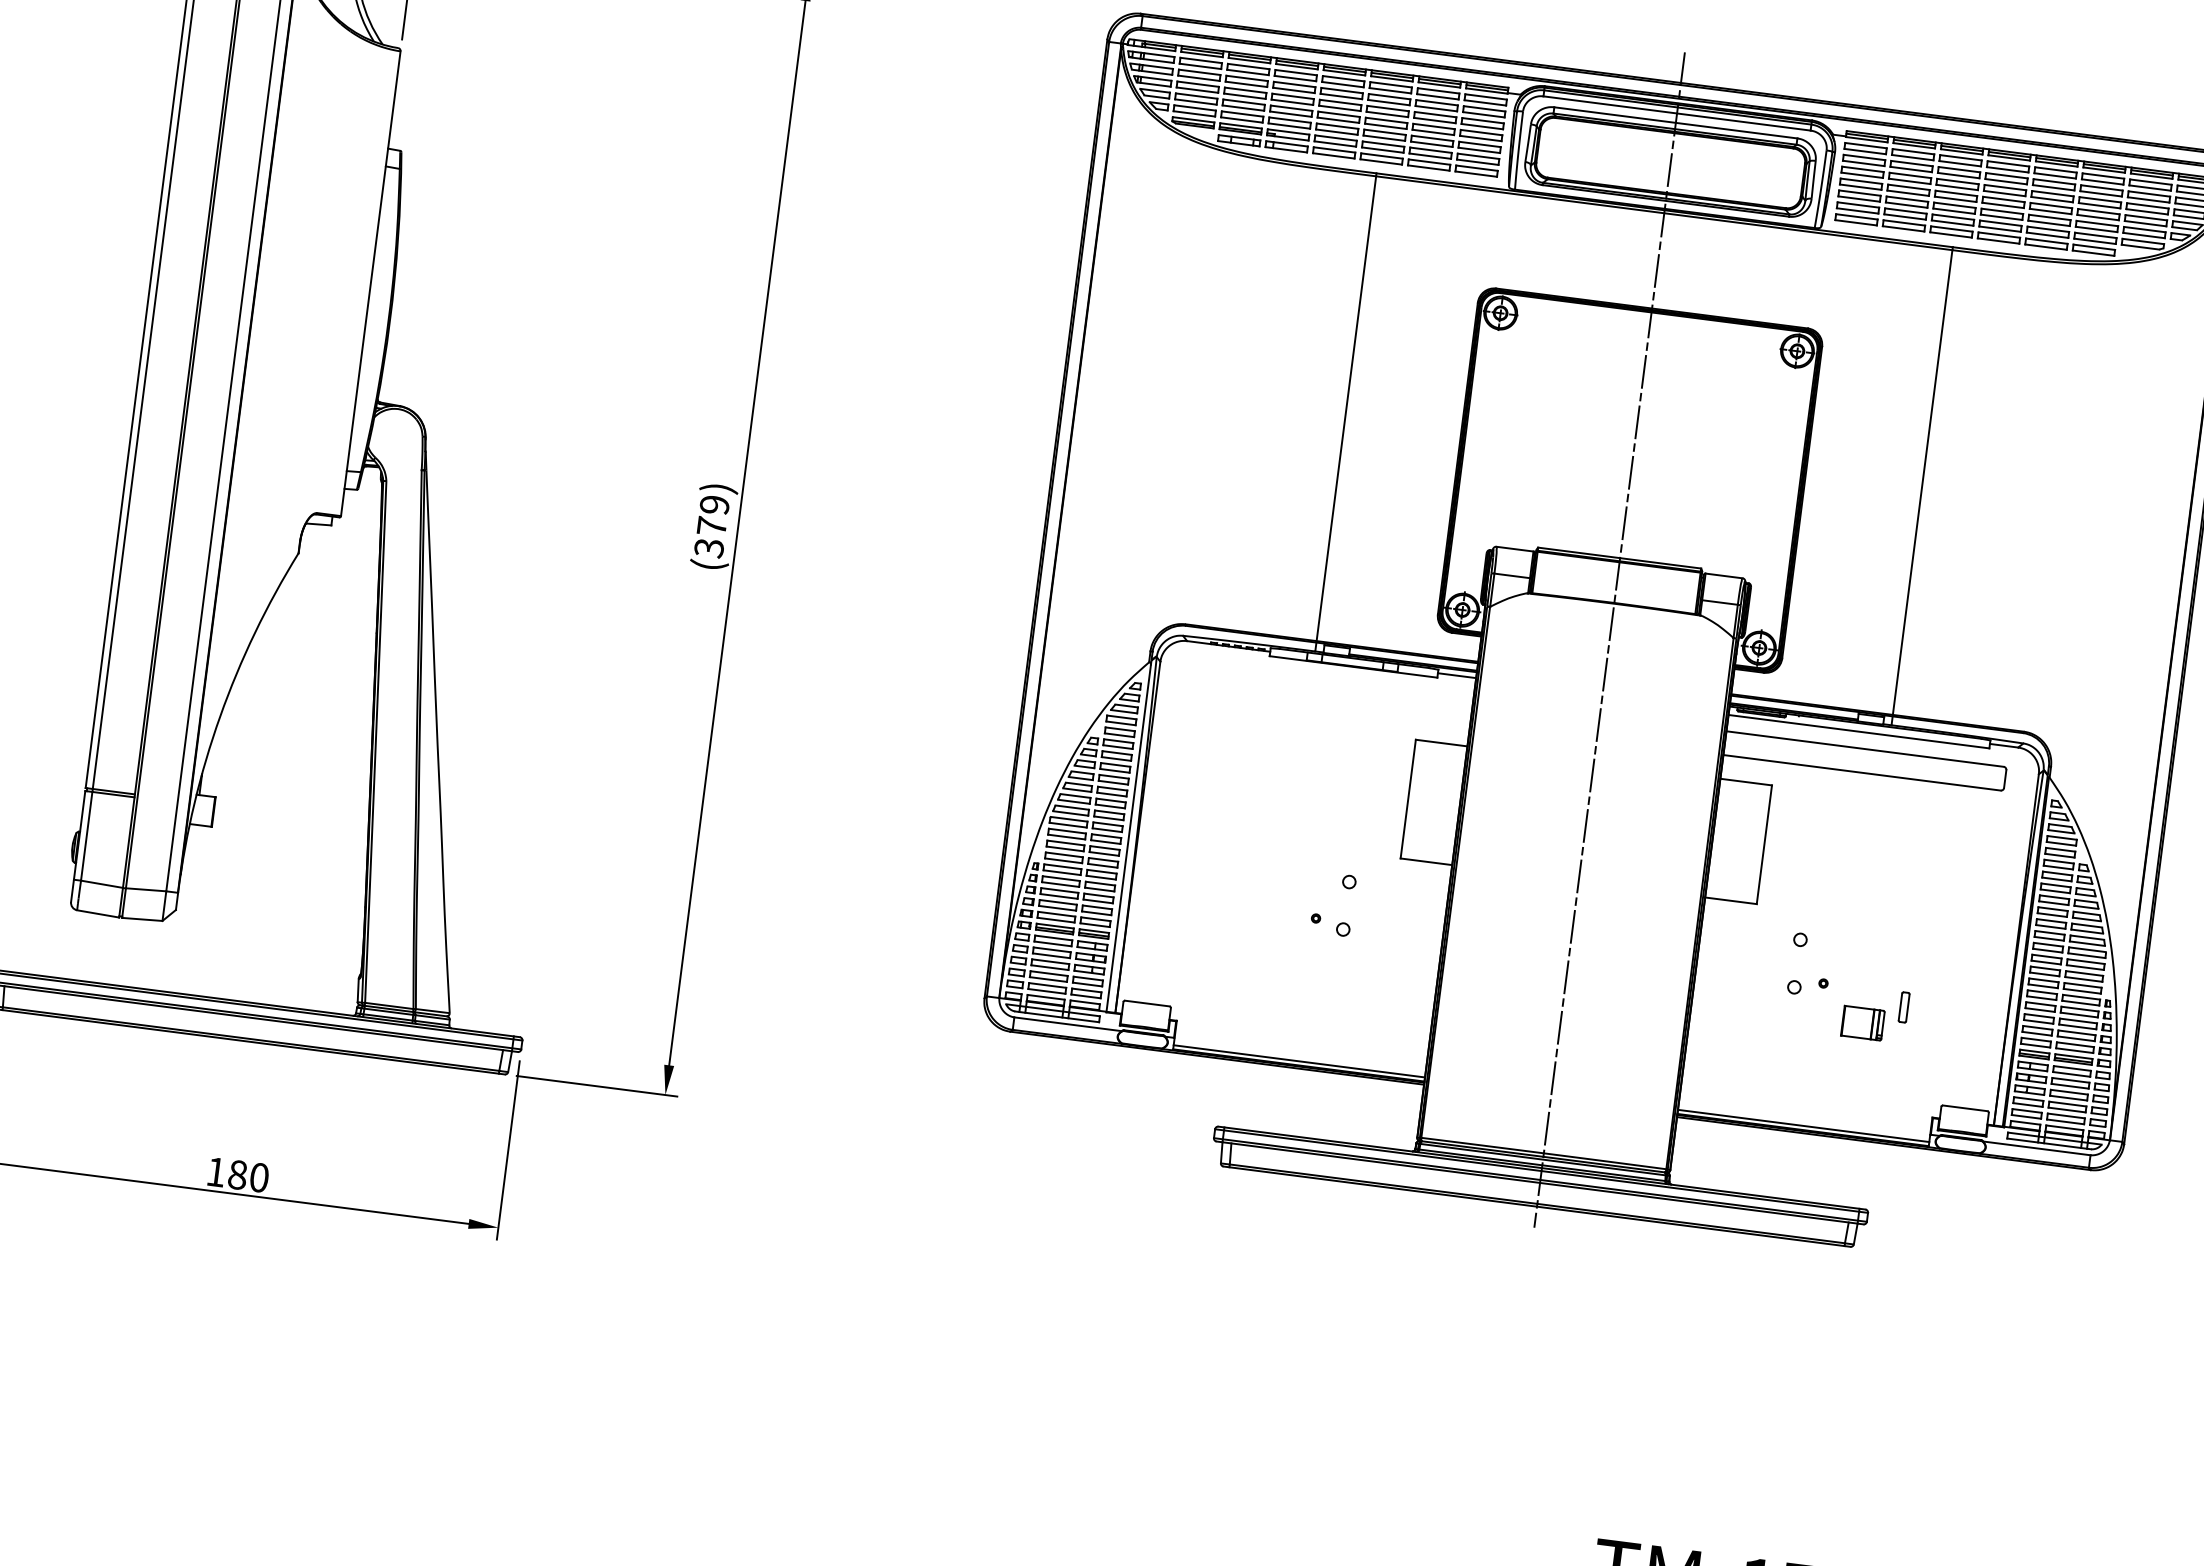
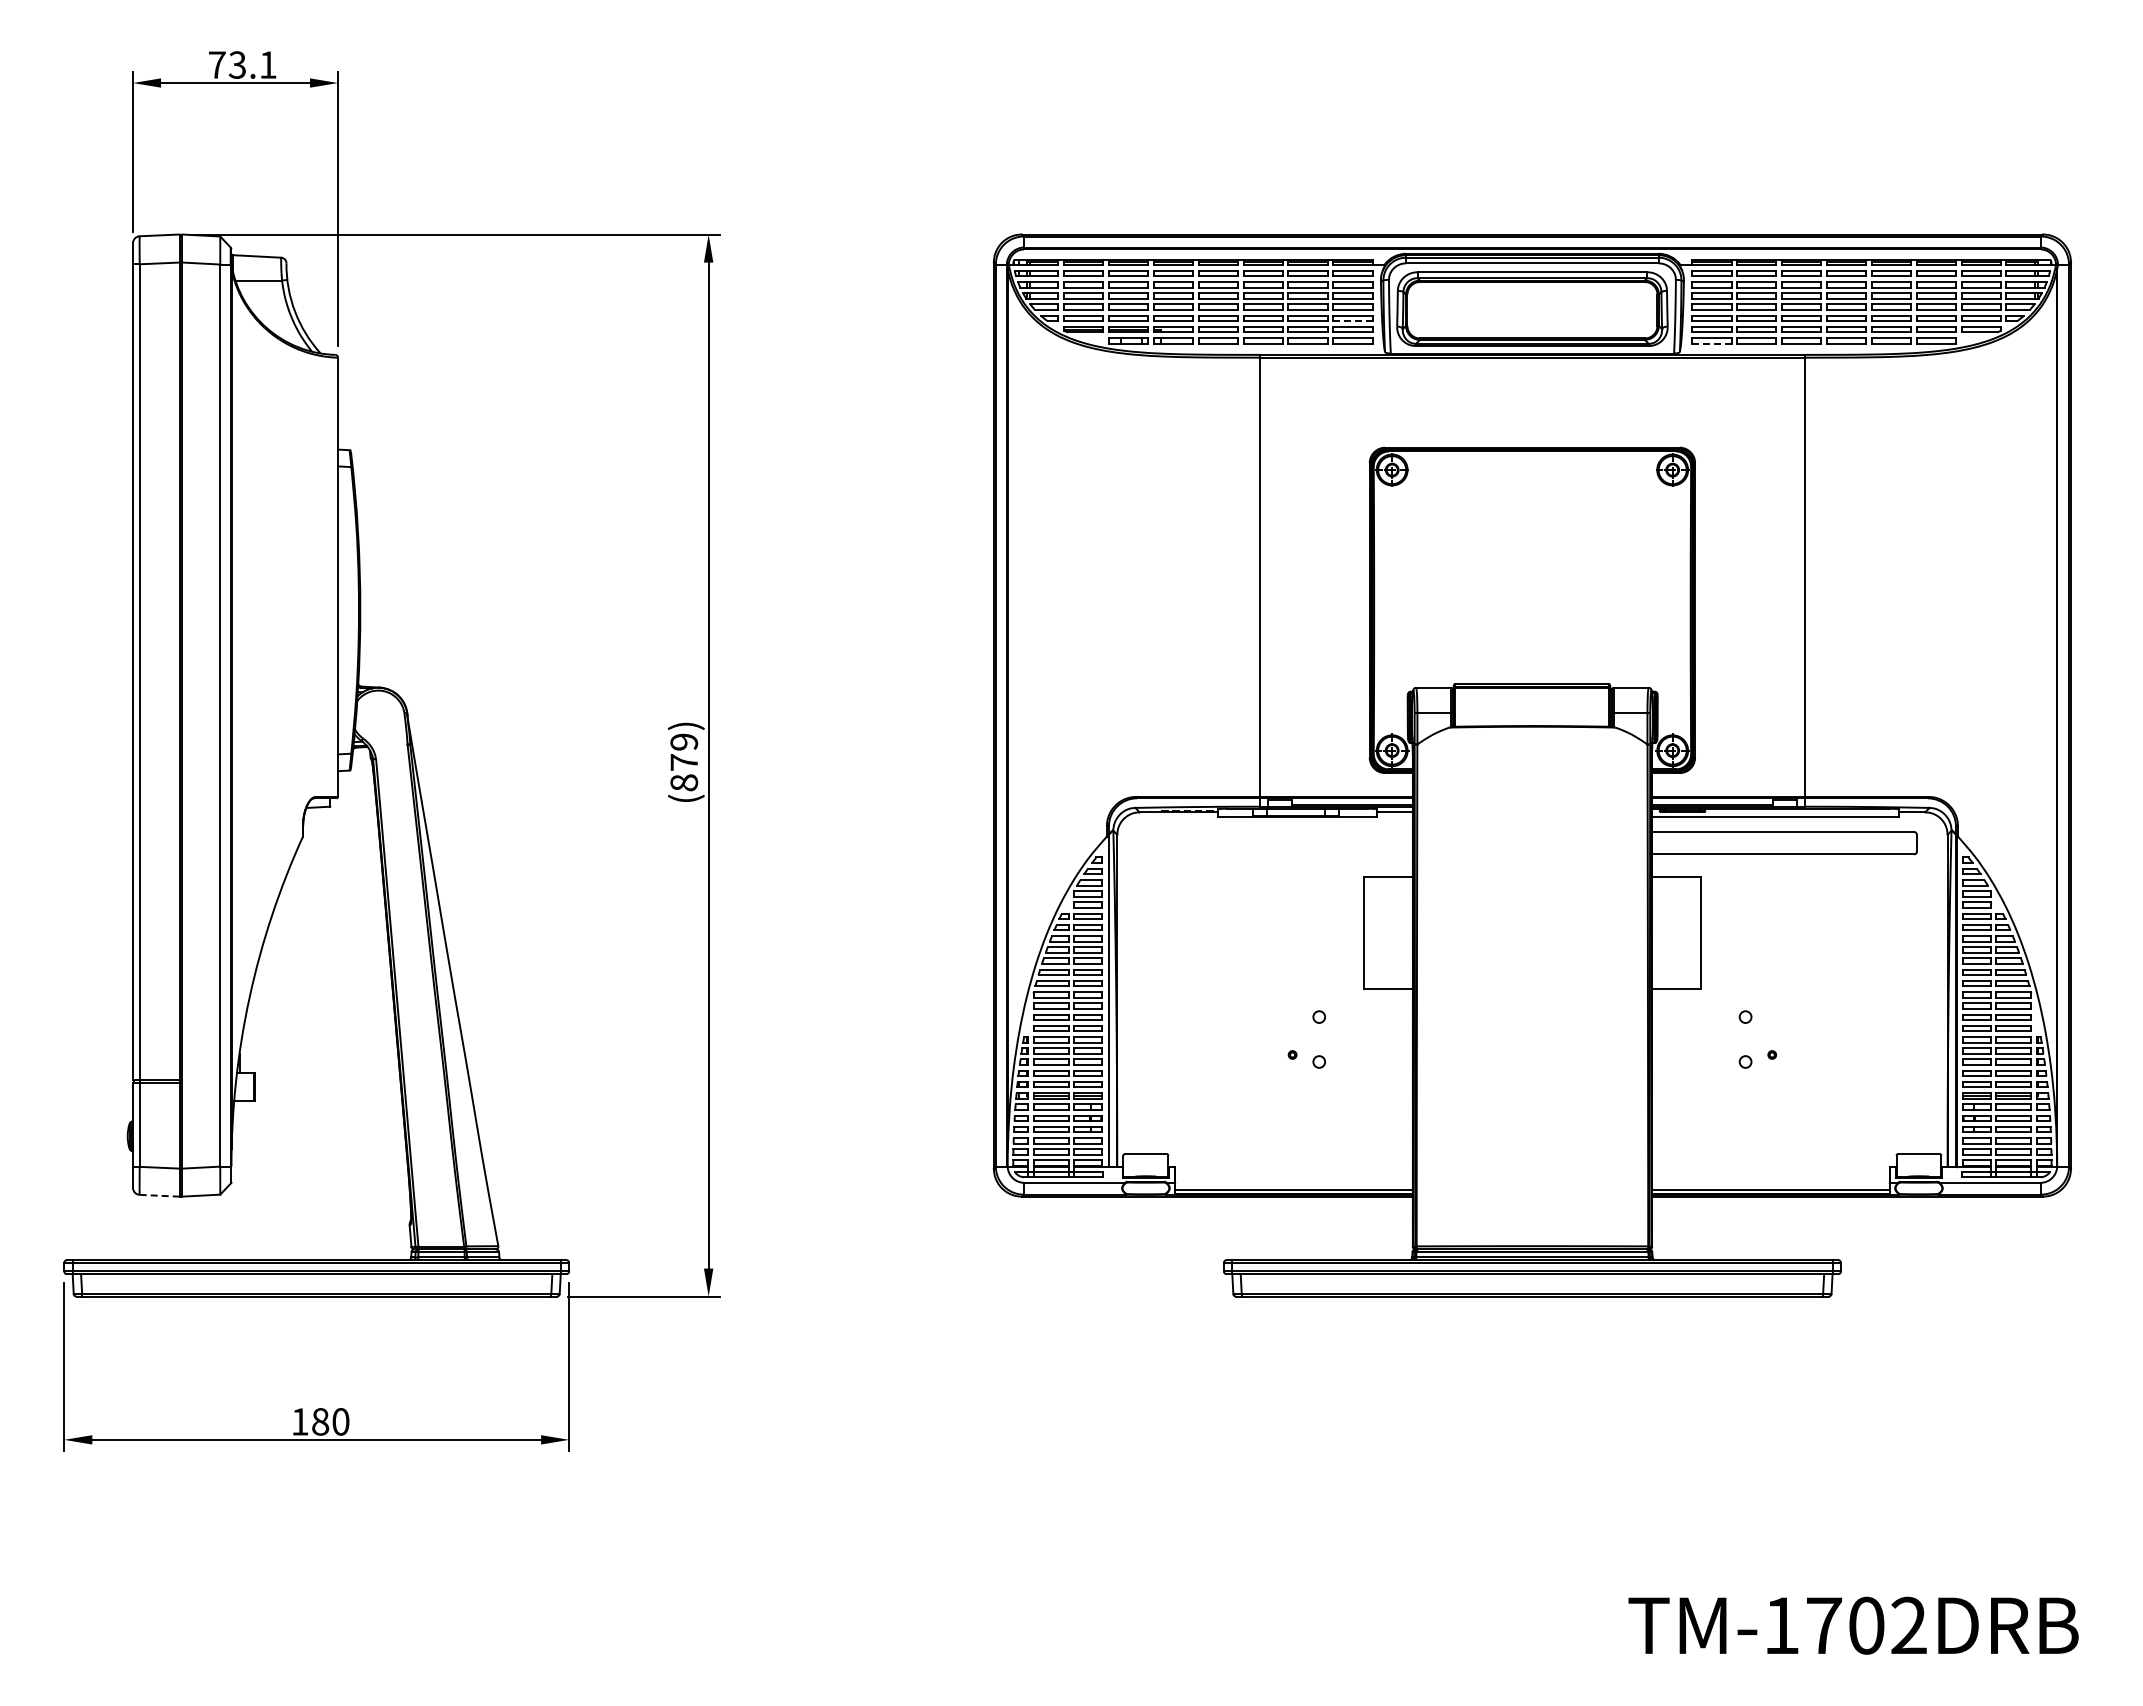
line: (1478, 150) -> (1352, 321), solid -> dashed
line: (1855, 222) -> (1711, 343), solid -> dashed
text: (708, 547) -> (683, 782), (379) -> (879)
line: (1609, 639) -> (1532, 760), removed
line: (98, 913) -> (159, 1195), solid -> dashed
part: (1903, 1007) -> (1849, 1067), removed
part: (1862, 1023) -> (1813, 1087), removed

